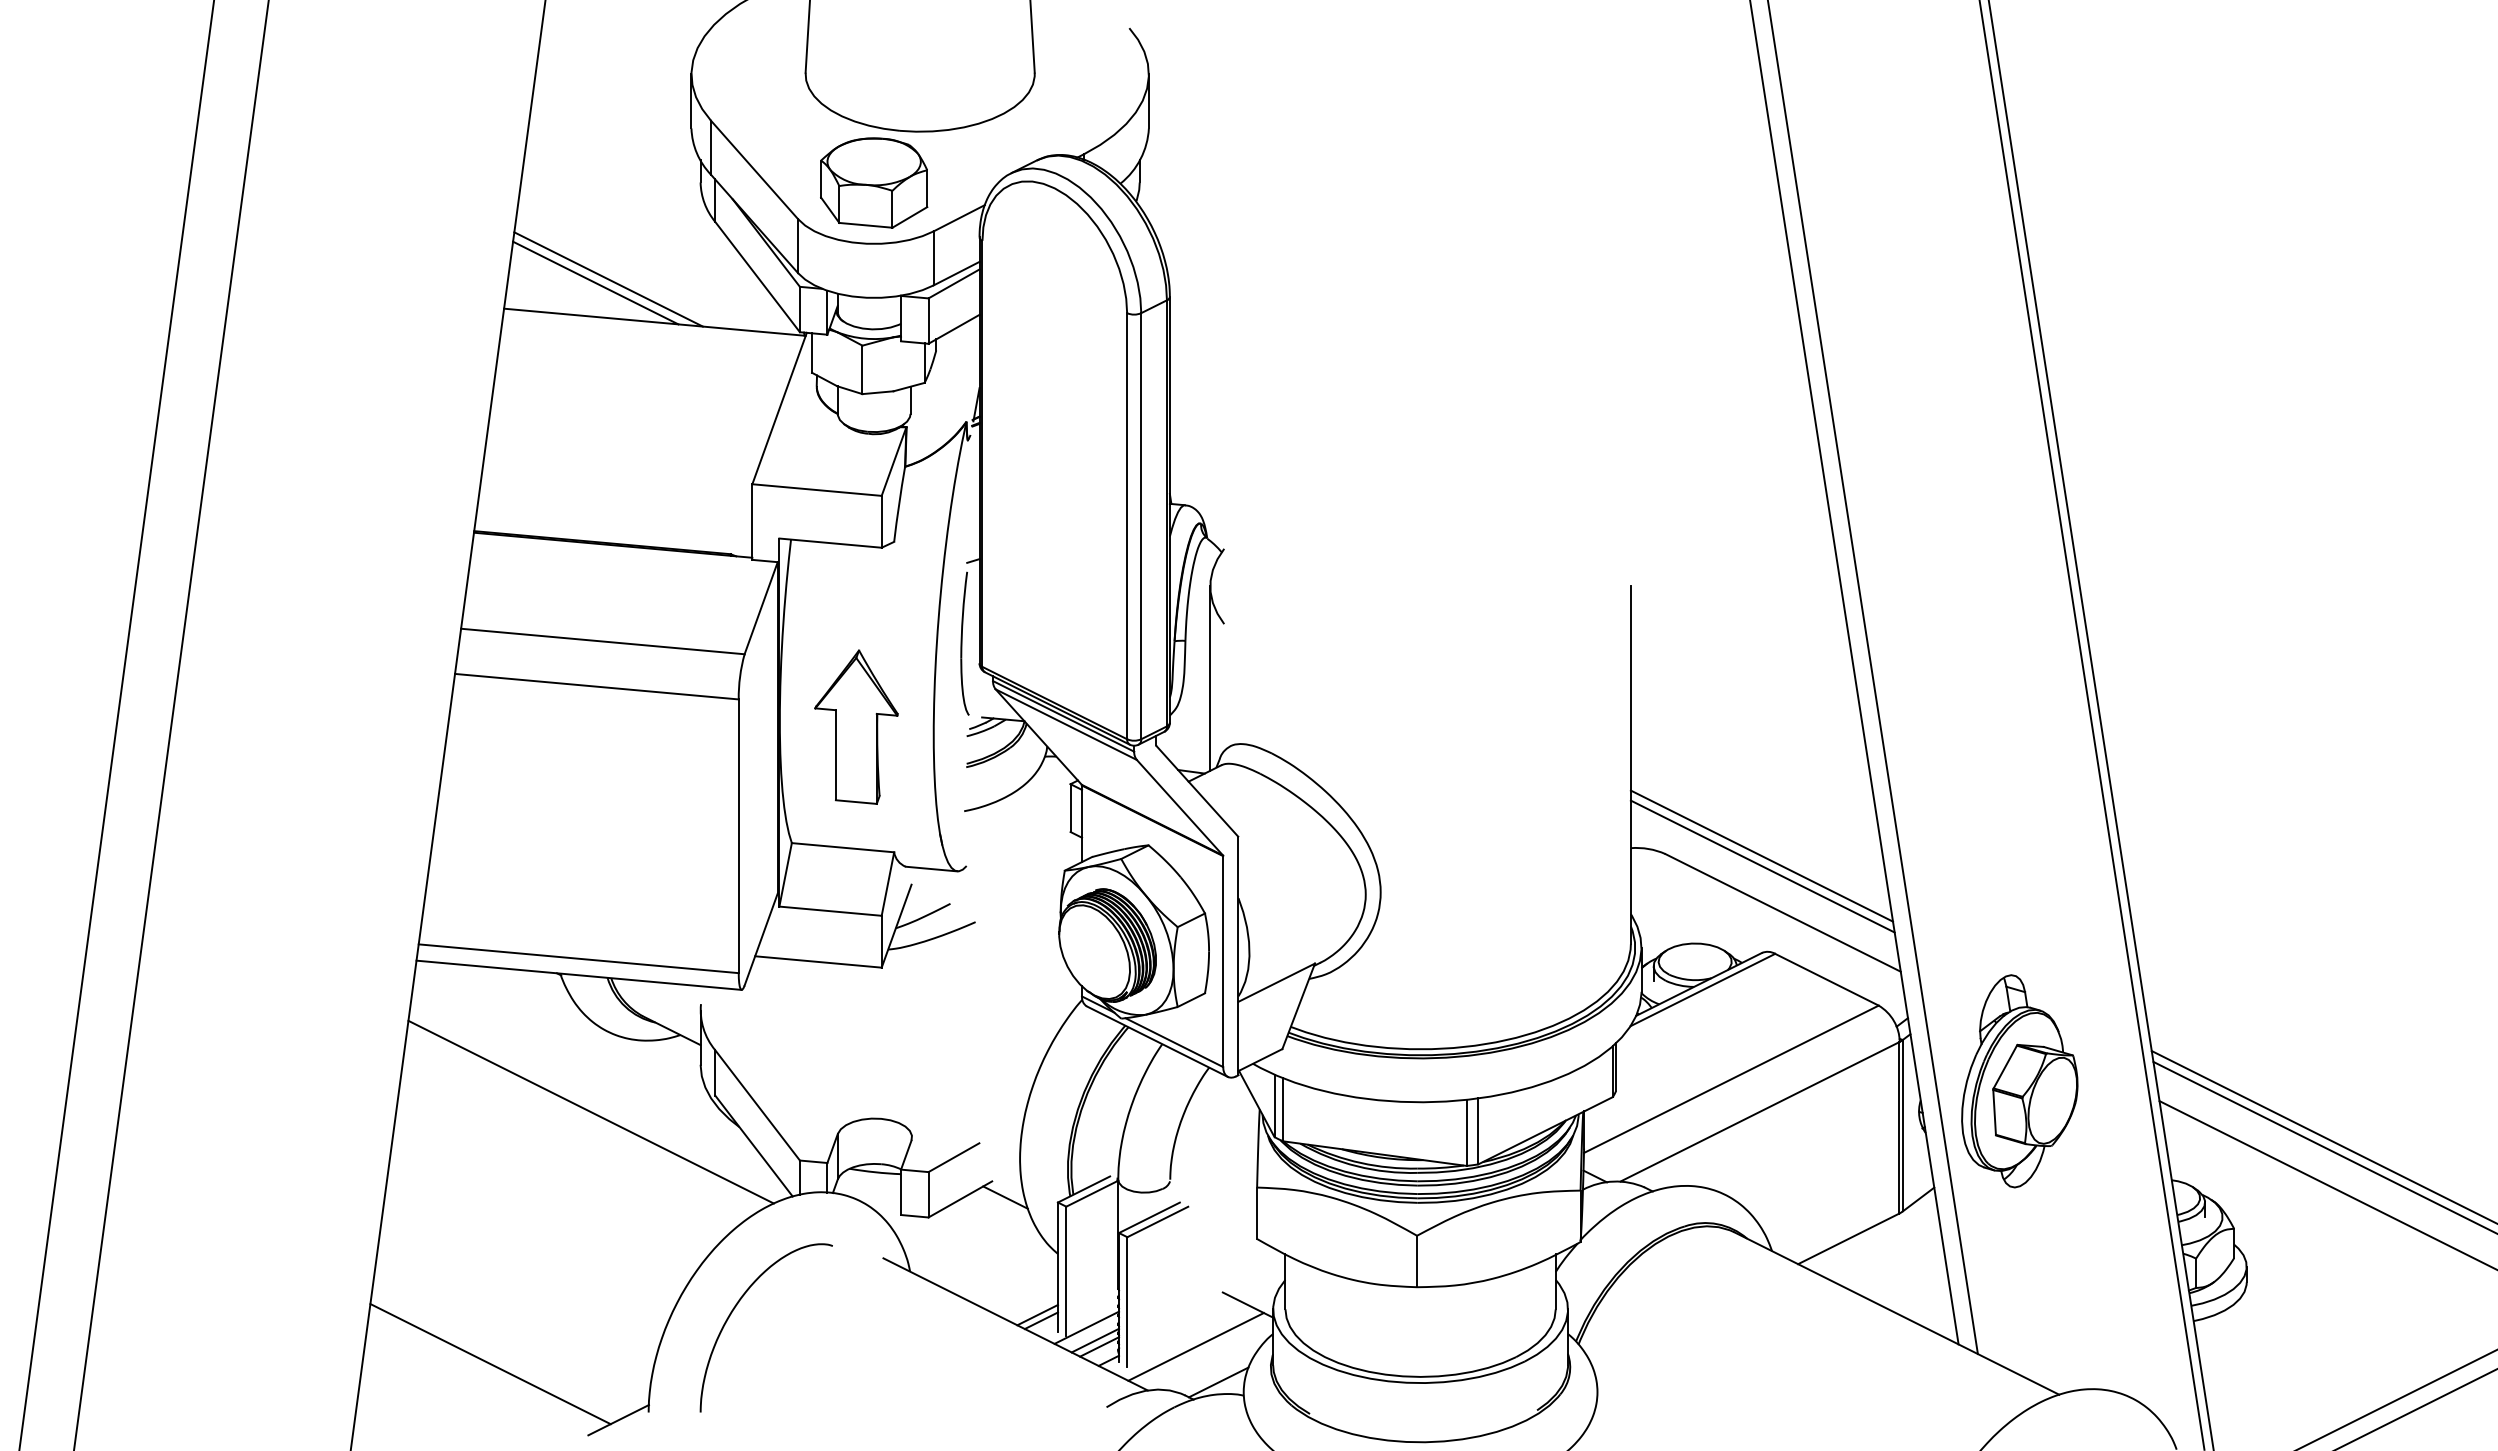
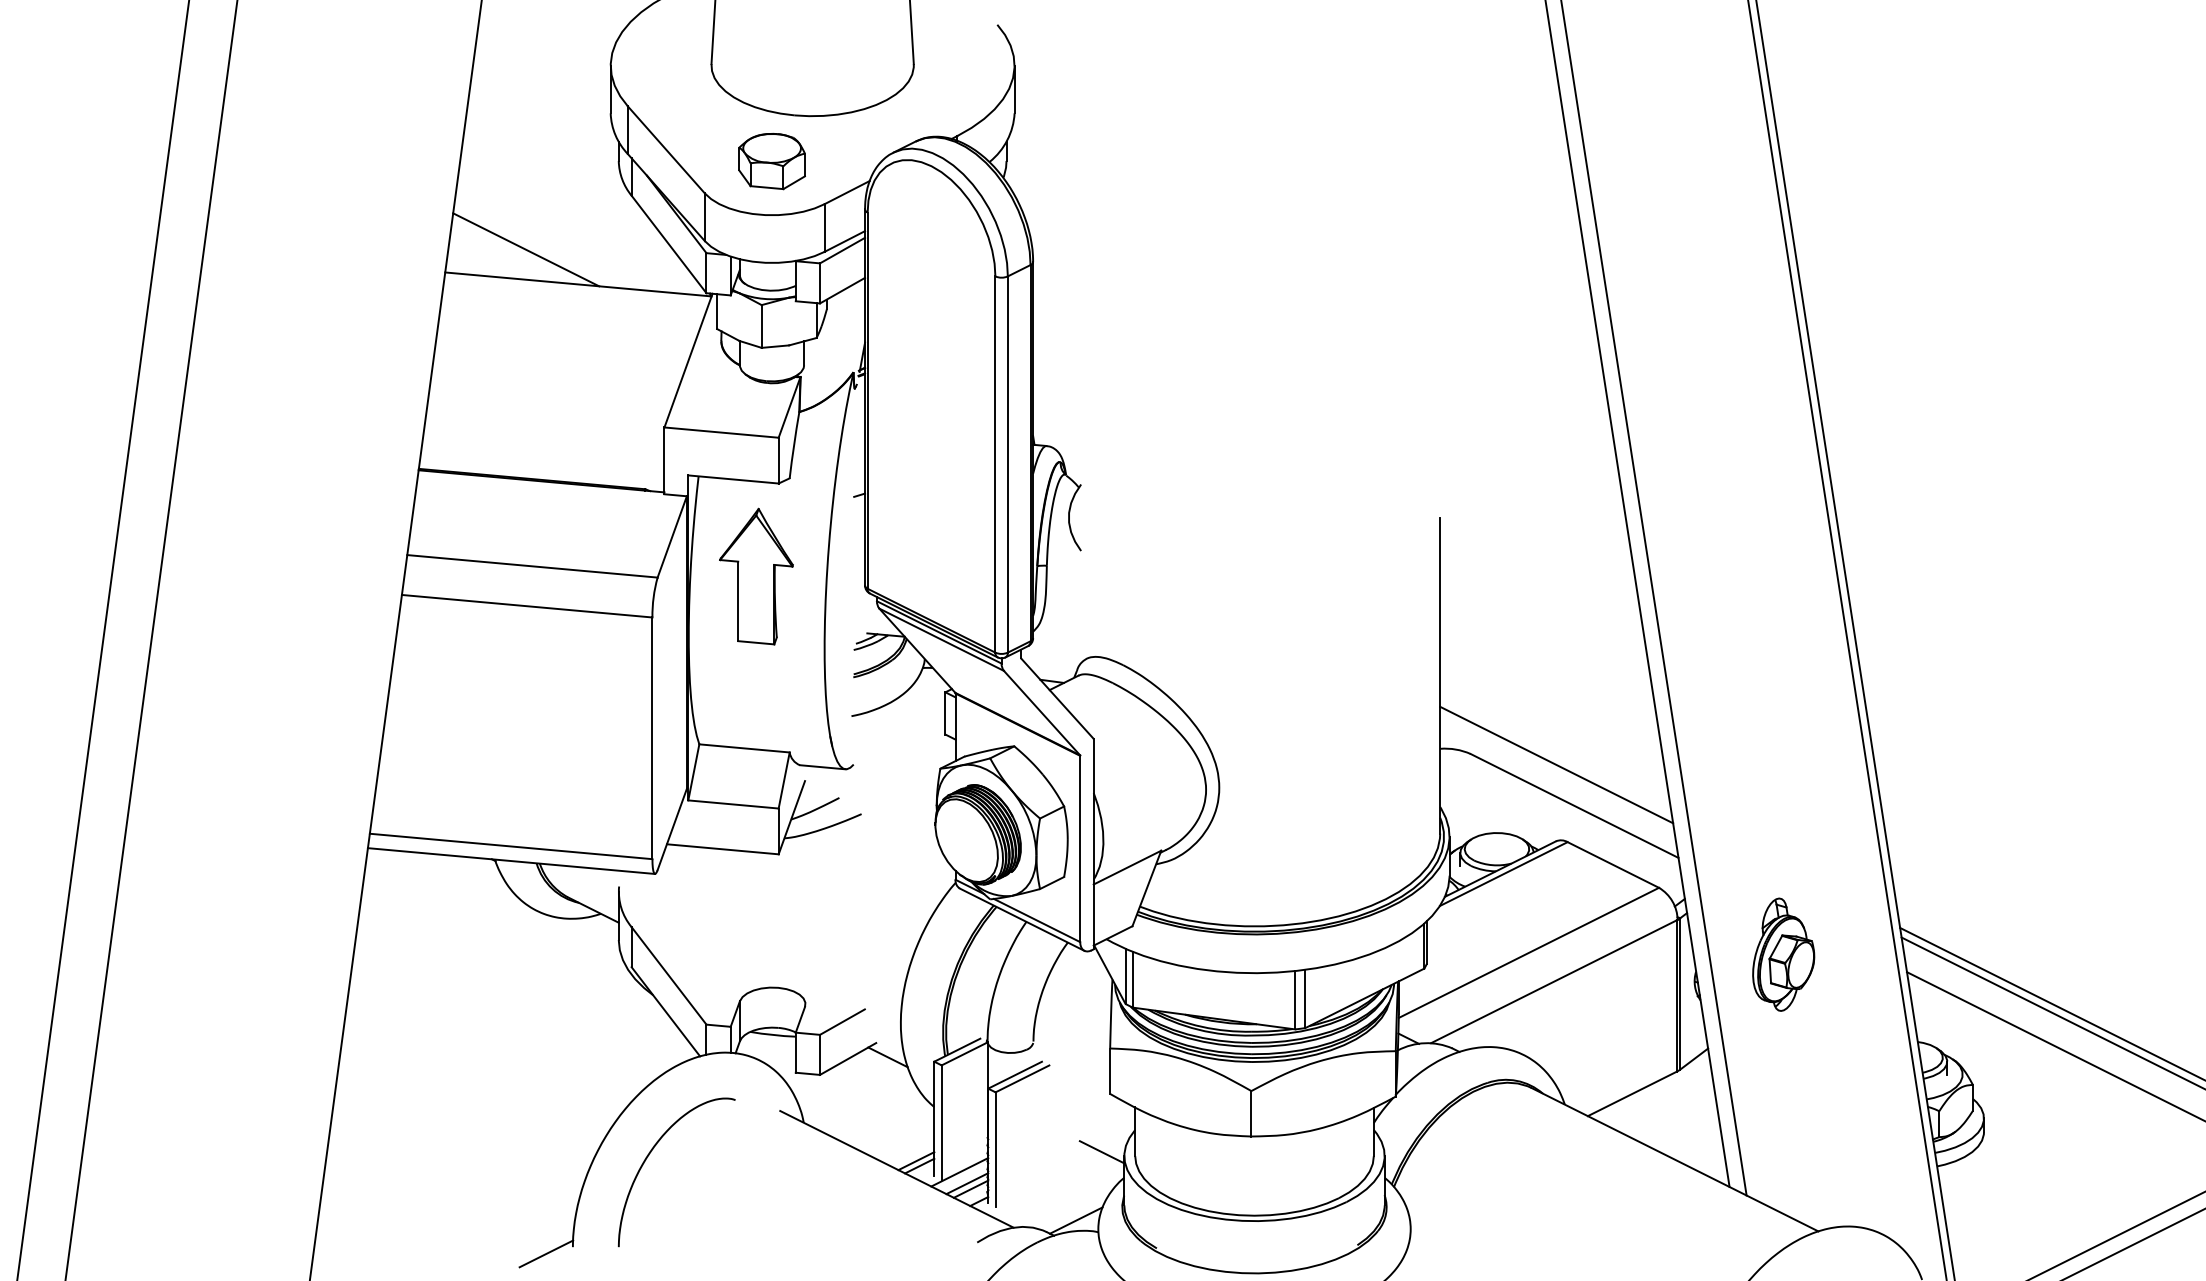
part: (874, 182) -> (772, 161), size x0.7
line: (608, 279) -> (537, 246), removed
part: (964, 643) -> (851, 568), removed
line: (1210, 678) -> (1069, 598), removed
part: (856, 726) -> (756, 576), moved
line: (1761, 855) -> (1555, 755), removed
part: (2019, 1081) -> (1783, 954), size x0.6
line: (590, 1111) -> (521, 981), removed
line: (1195, 1346) -> (1055, 1188), removed
line: (490, 1364) -> (433, 1204), removed

